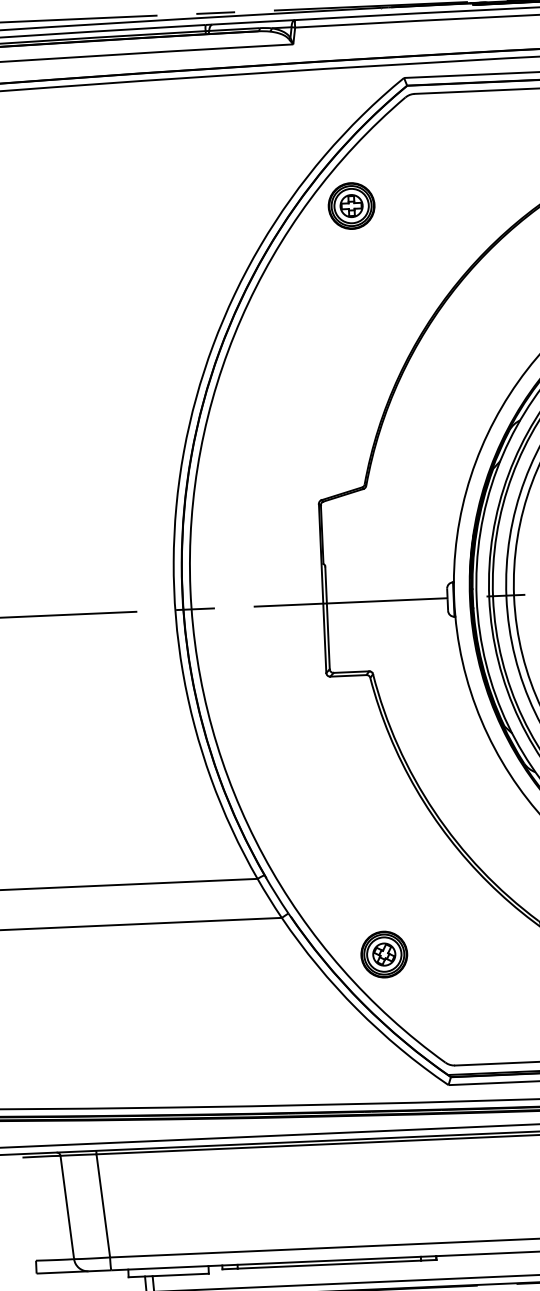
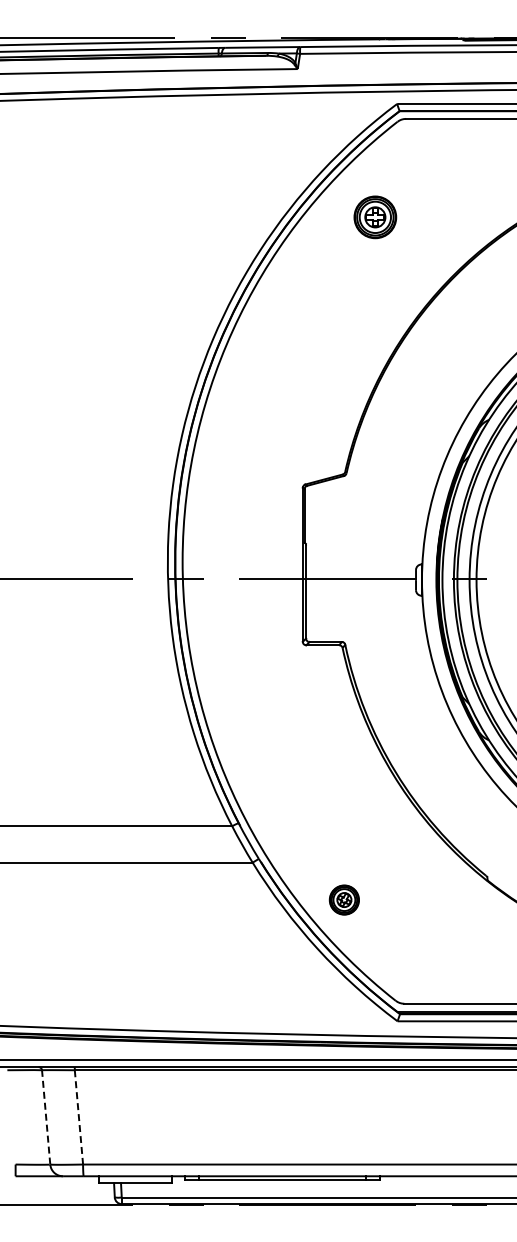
part: (351, 206) -> (375, 217), moved
part: (384, 953) -> (344, 899), size x0.7
line: (67, 1206) -> (46, 1116), solid -> dashed
line: (103, 1207) -> (79, 1118), solid -> dashed

